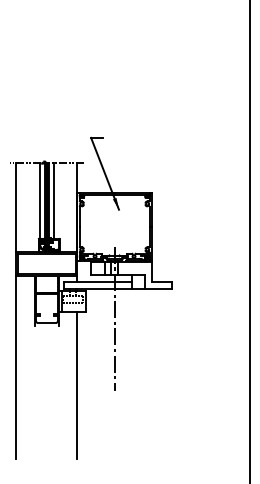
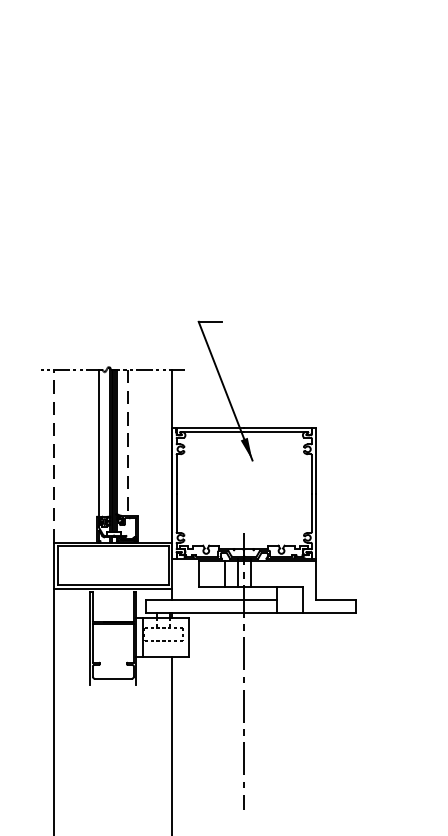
line: (54, 200) -> (127, 442), solid -> dashed
line: (16, 207) -> (54, 456), solid -> dashed

